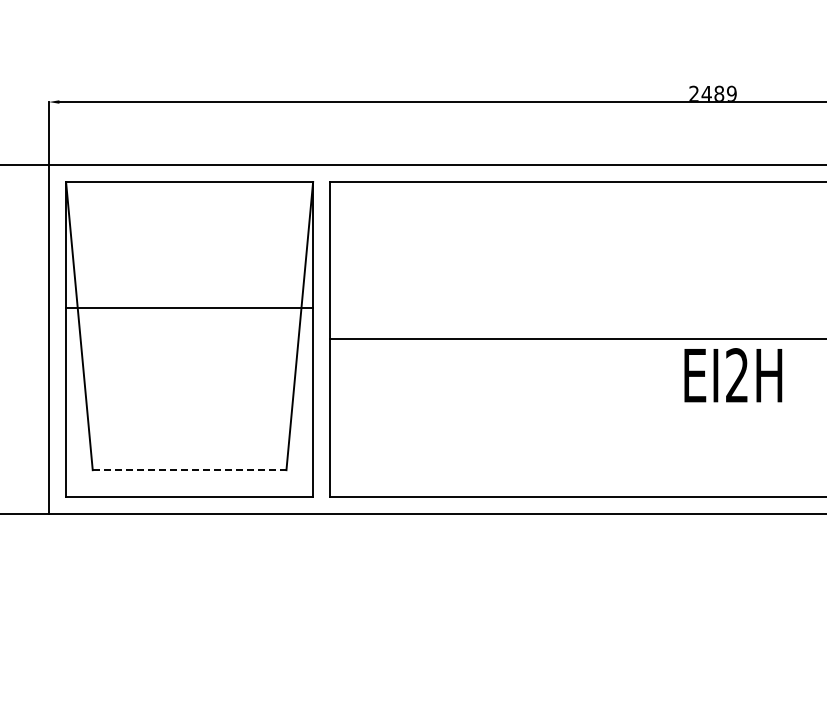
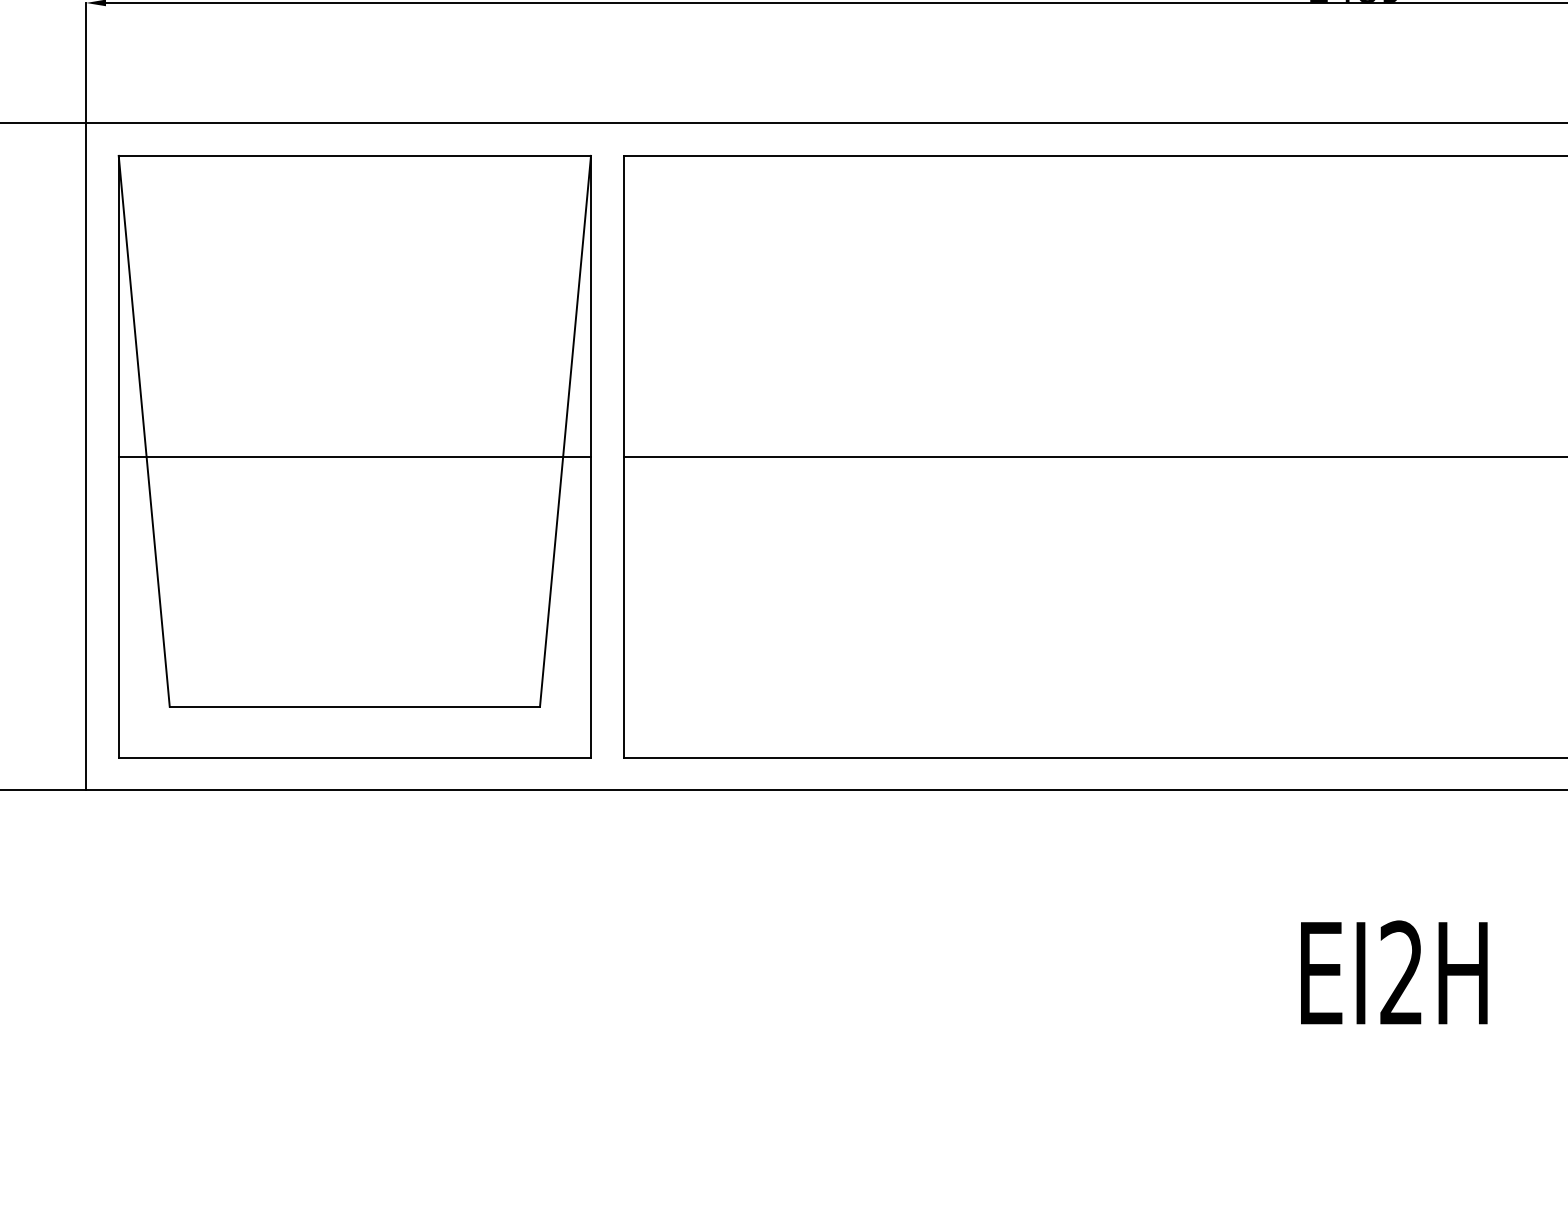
line: (189, 308) -> (354, 456), moved
text: (733, 375) -> (1394, 973), moved
line: (189, 470) -> (354, 707), dashed -> solid

